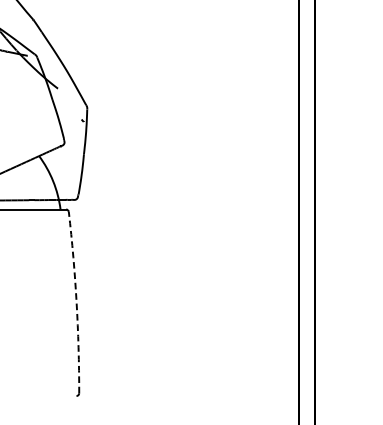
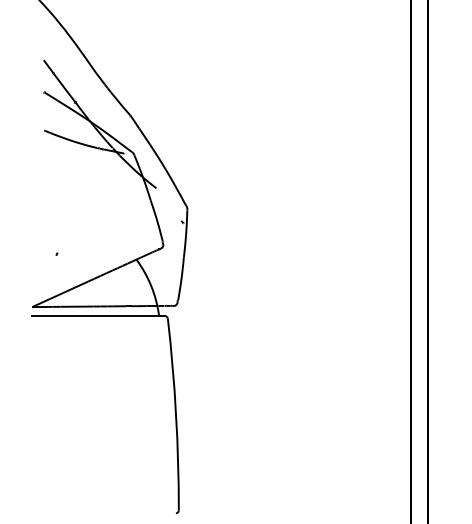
arc: (77, 302) -> (176, 414), dashed -> solid

